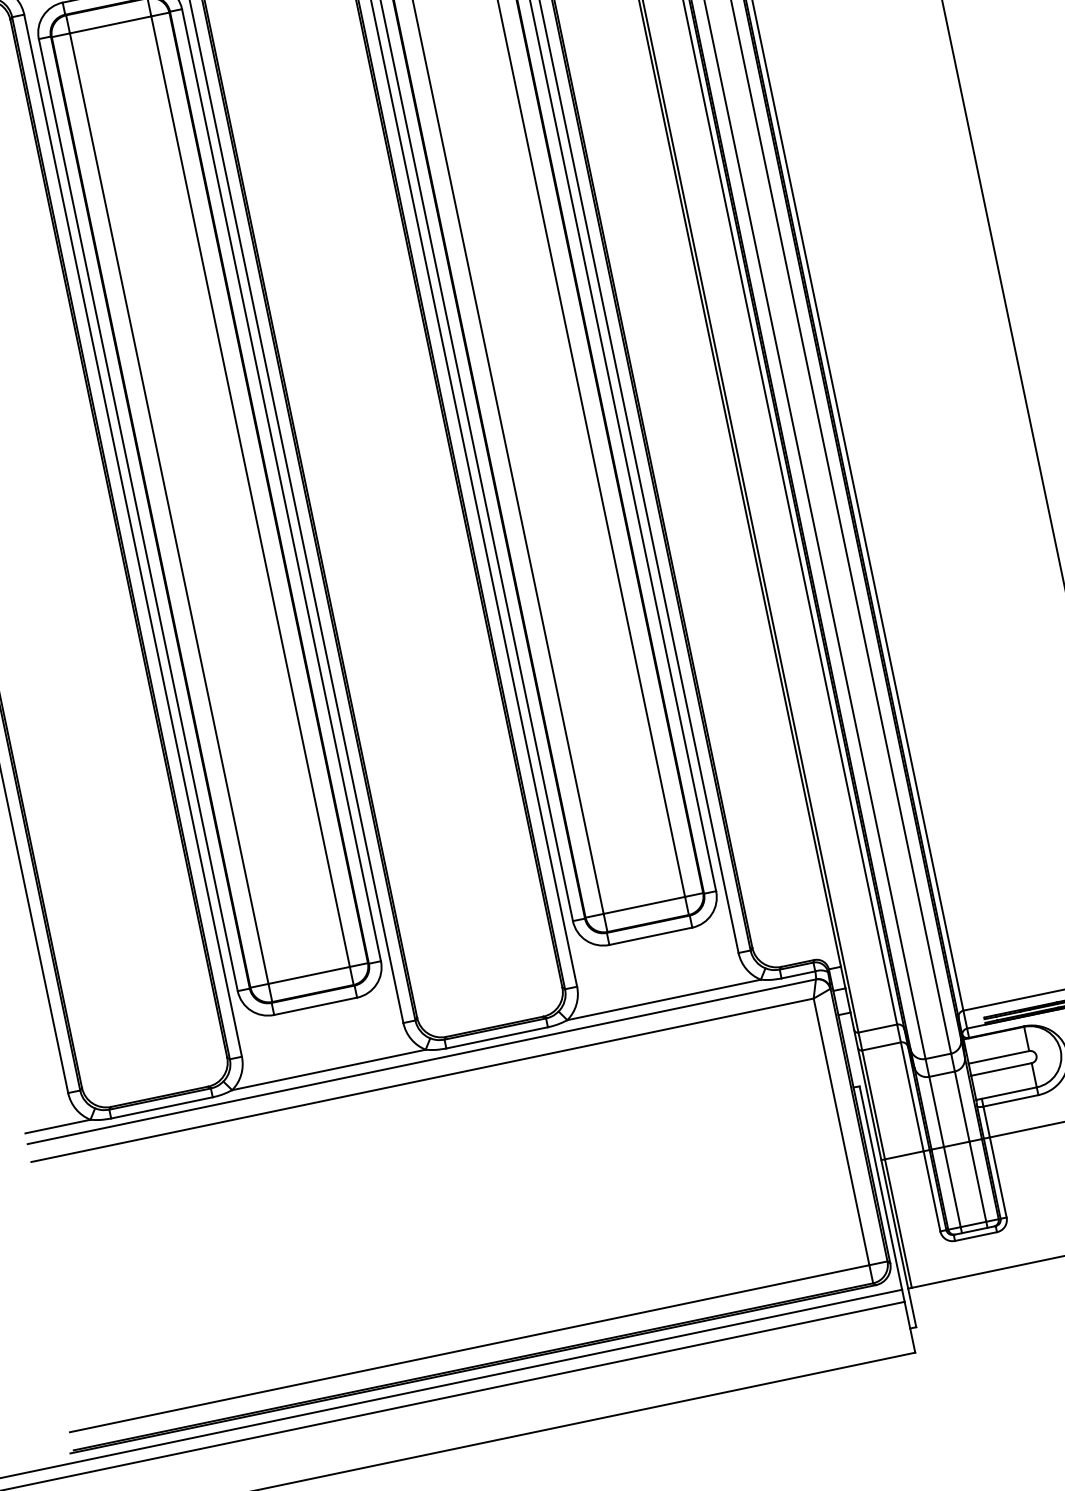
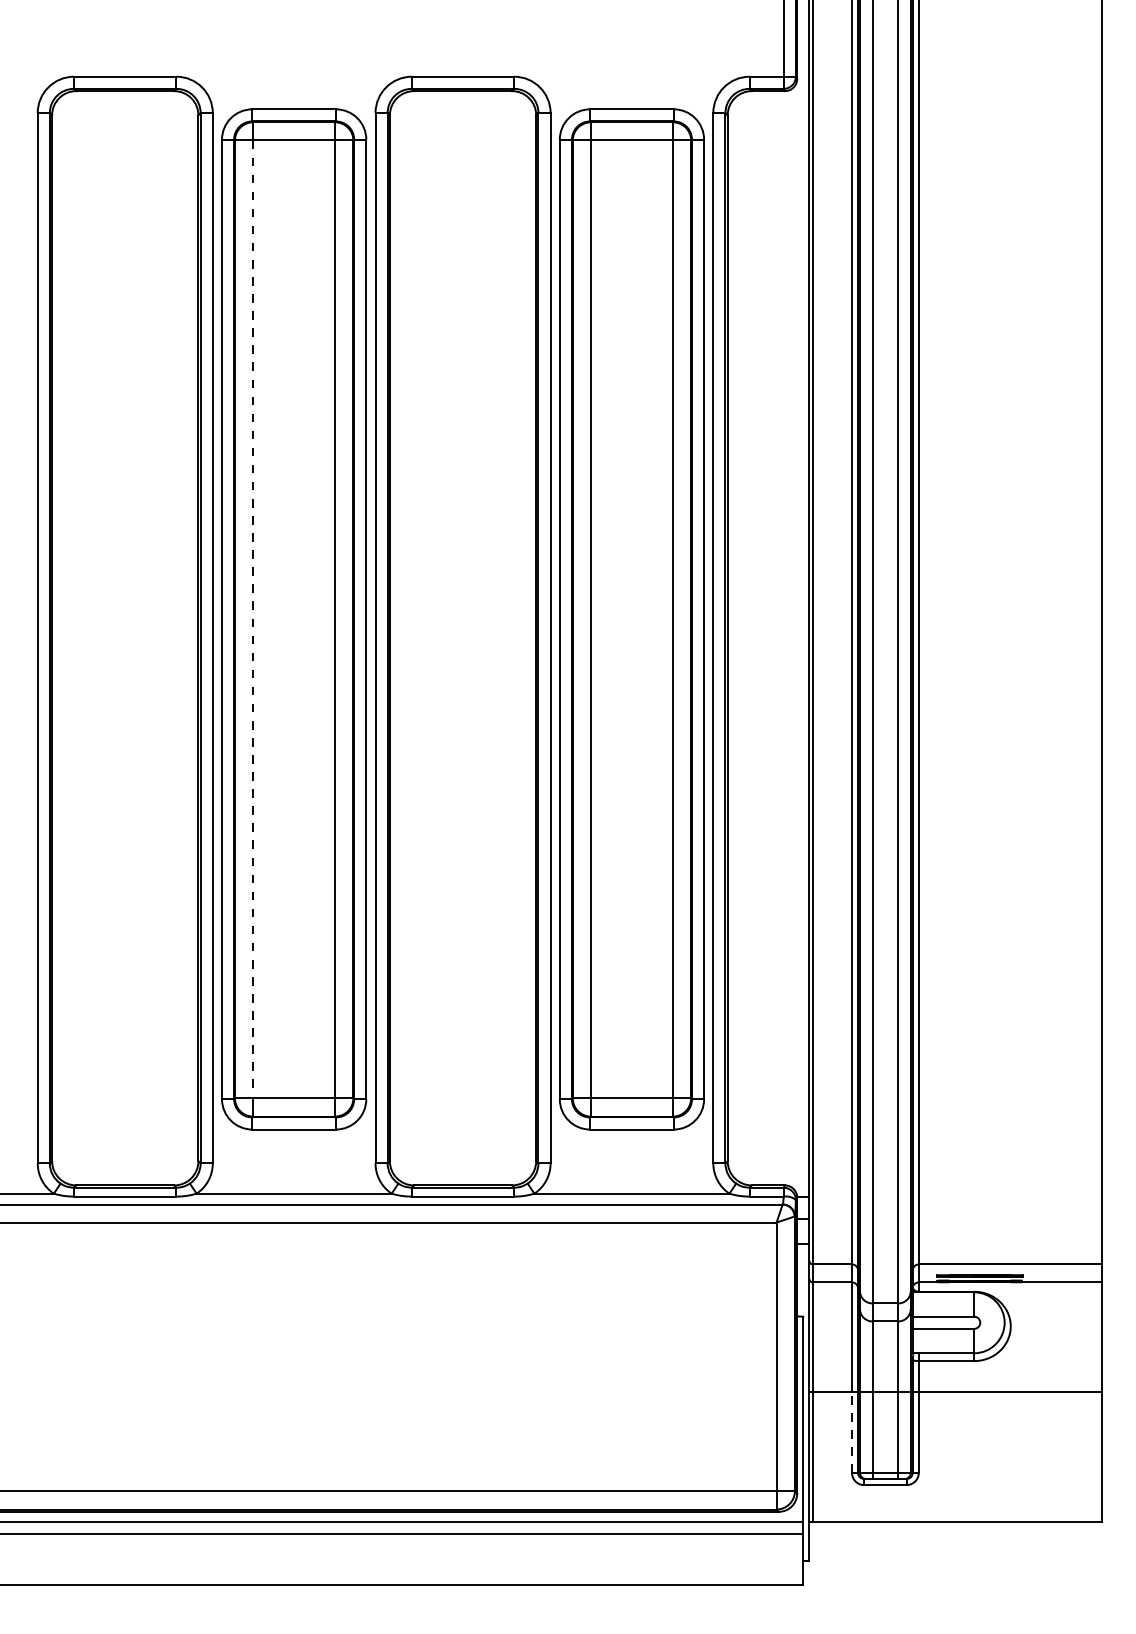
line: (169, 508) -> (253, 619), solid -> dashed
line: (932, 1191) -> (852, 1432), solid -> dashed

